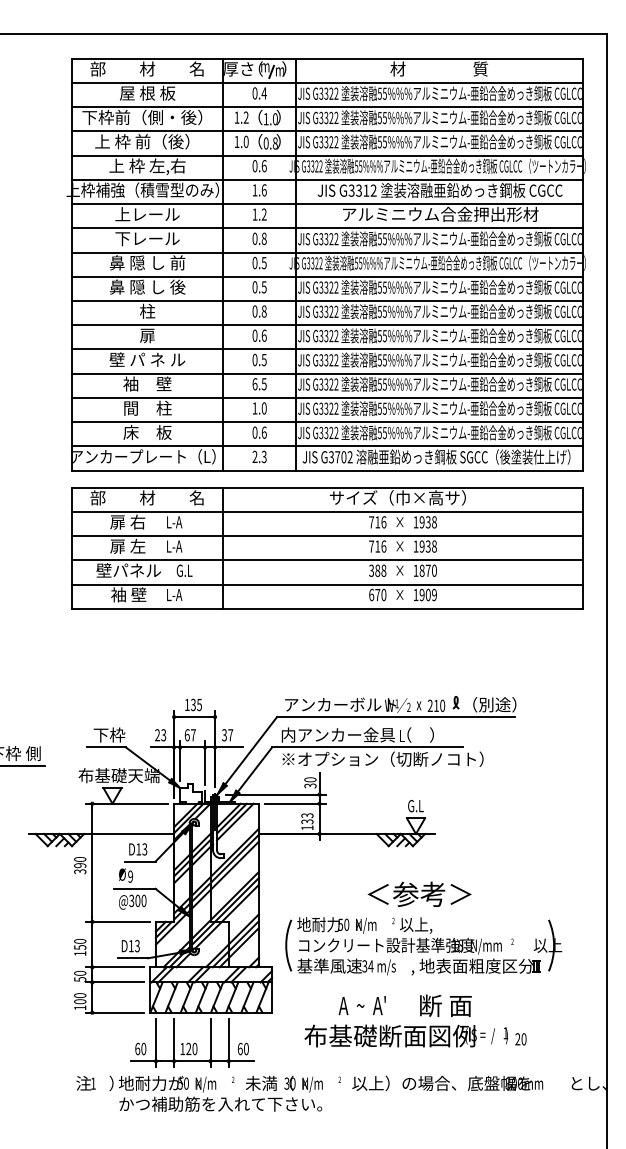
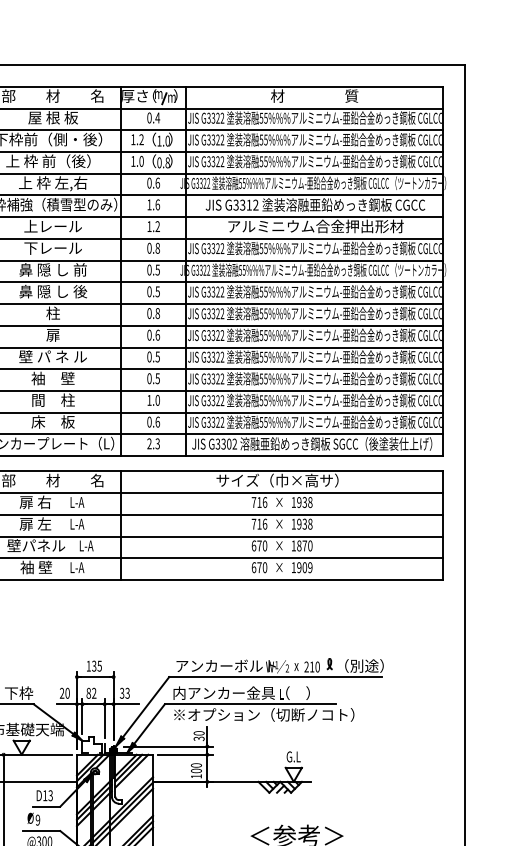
text: (254, 384) -> (149, 378), 6.5 -> 0.5
text: (337, 457) -> (223, 444), G3702 -> G3302
text: (184, 570) -> (86, 545), G.L -> L-A
text: (377, 570) -> (259, 545), 388 -> 670
text: (163, 735) -> (67, 693), 23 -> 20
text: (189, 735) -> (90, 693), 67 -> 82
text: (230, 735) -> (127, 693), 37 -> 33
text: (307, 818) -> (196, 768), 133 -> 100

